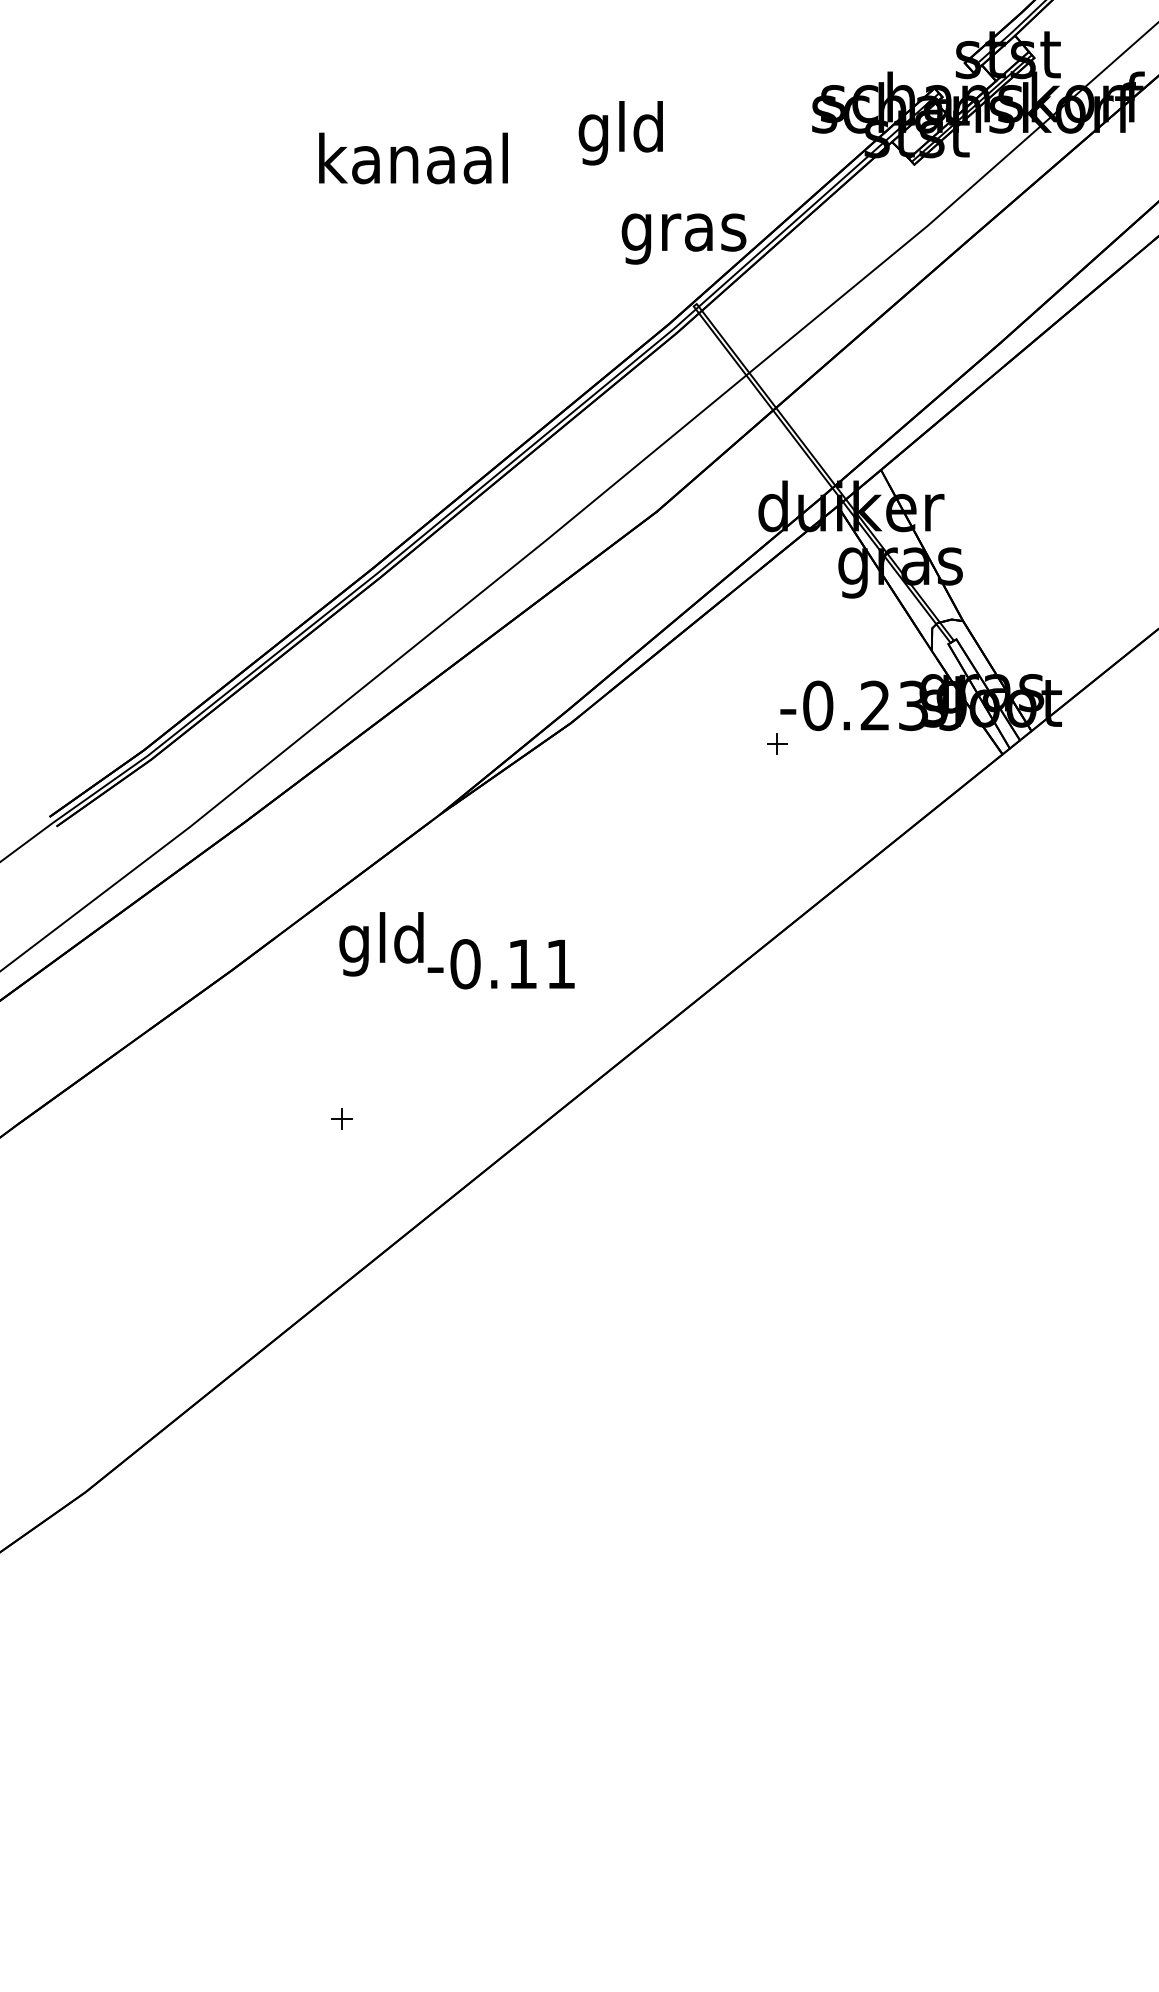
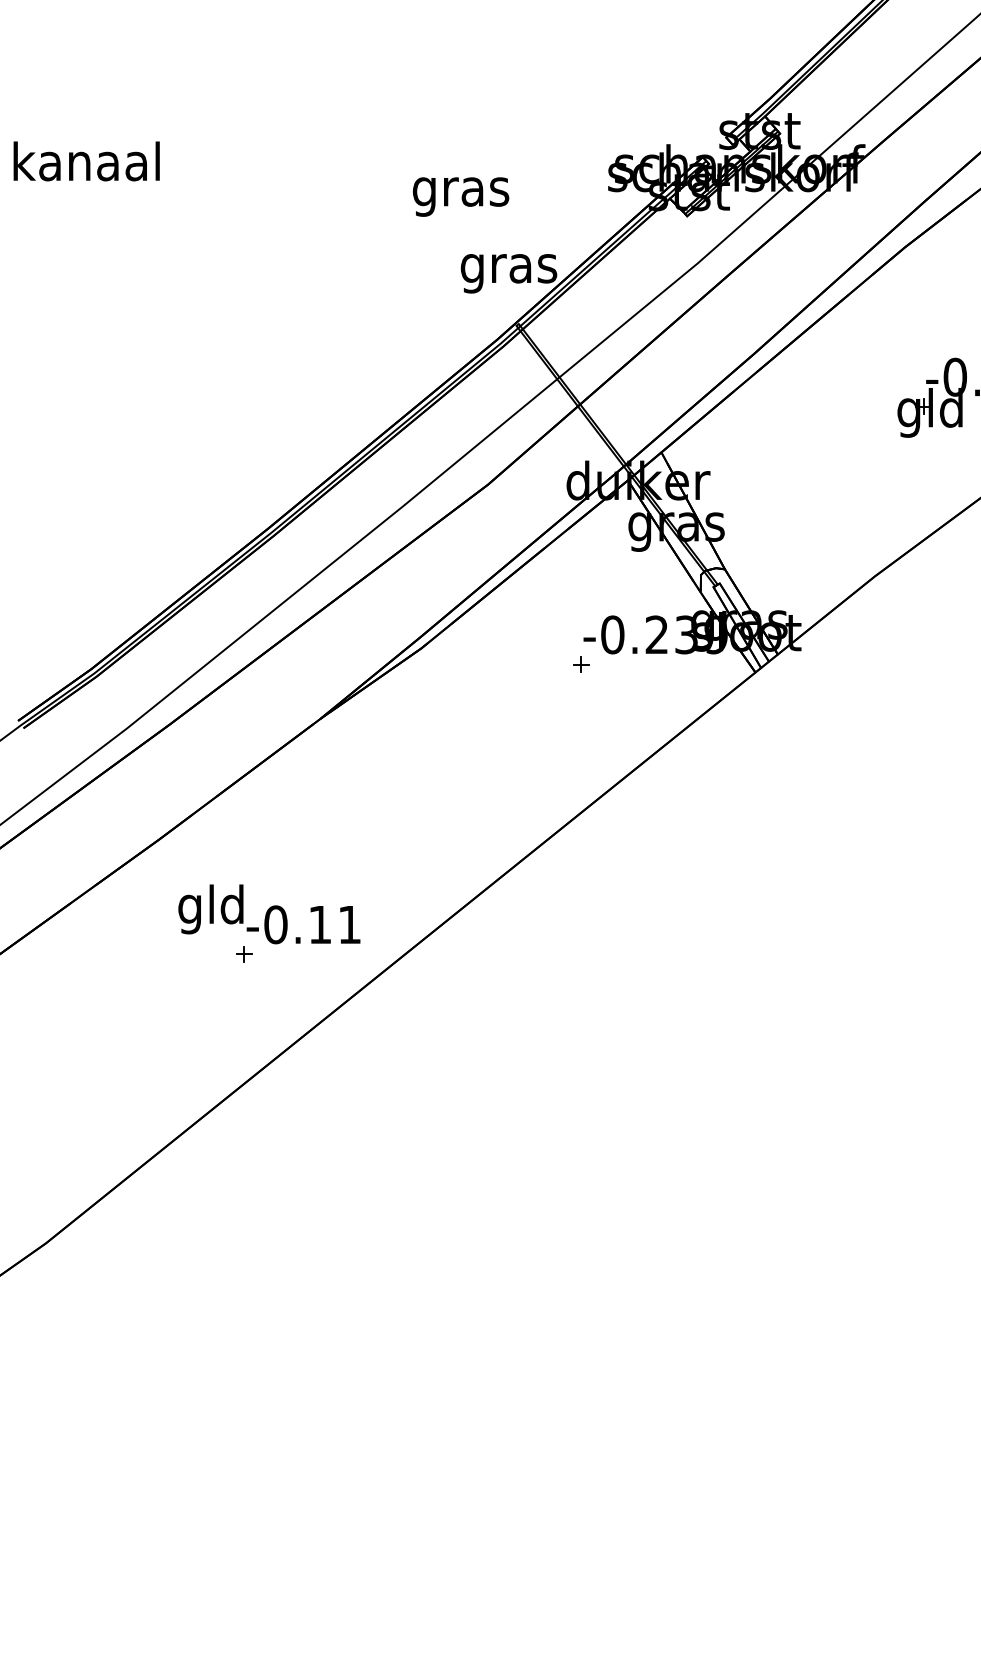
text: (621, 132) -> (460, 191), gld -> gras
text: (413, 158) -> (86, 161), moved
text: (457, 950) -> (269, 914), moved

